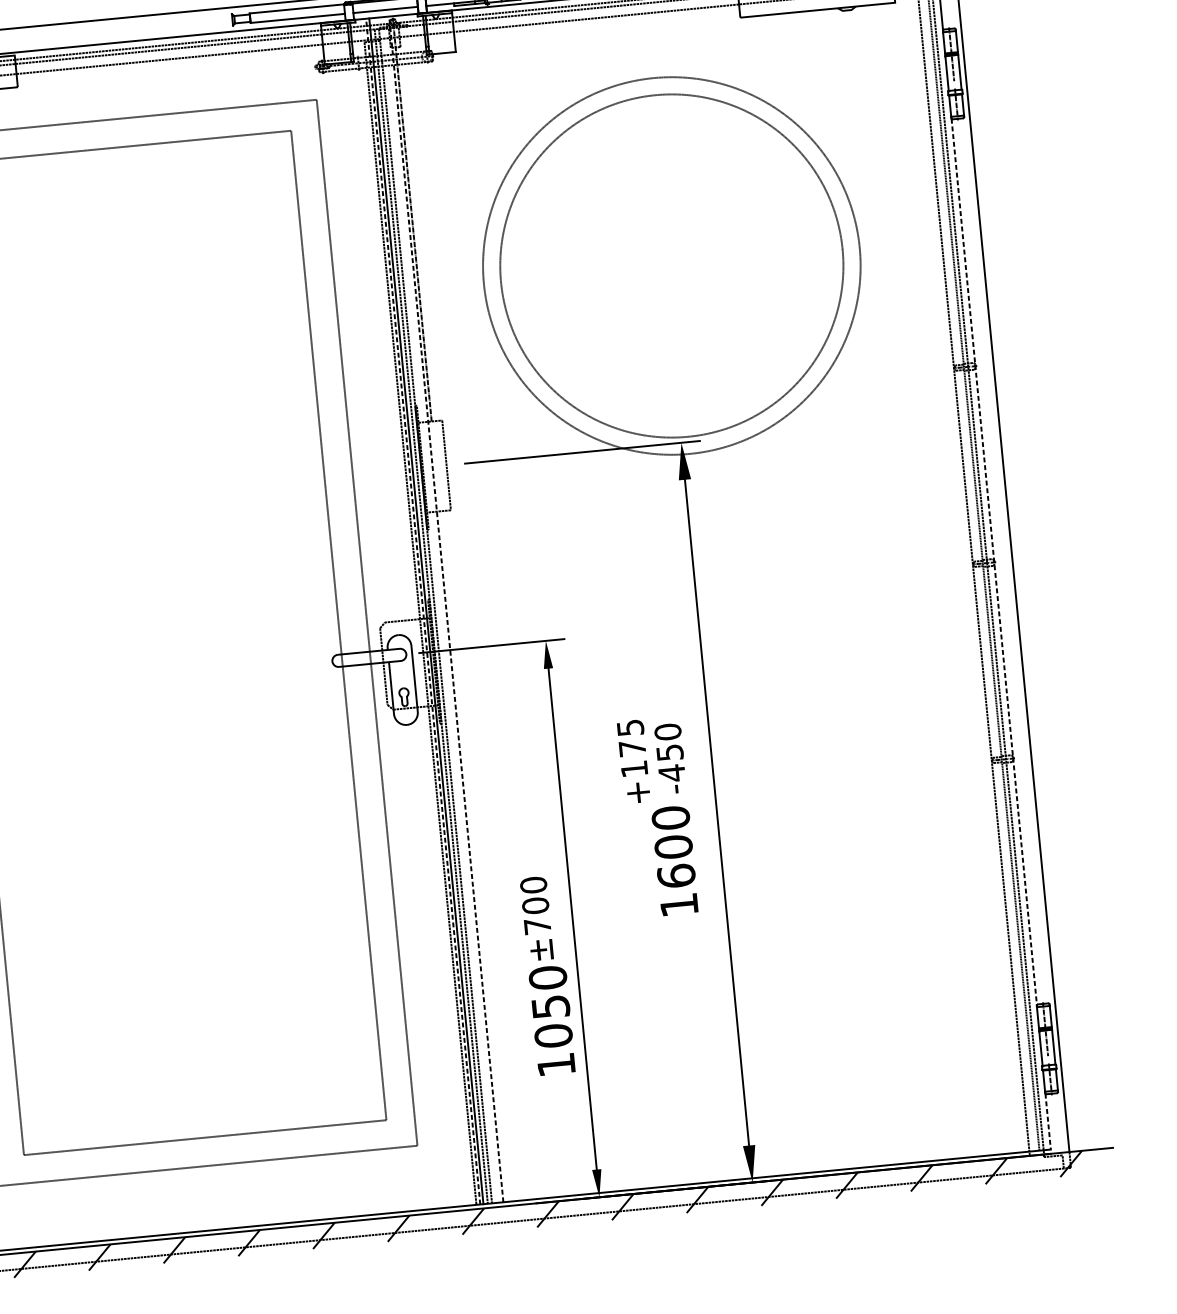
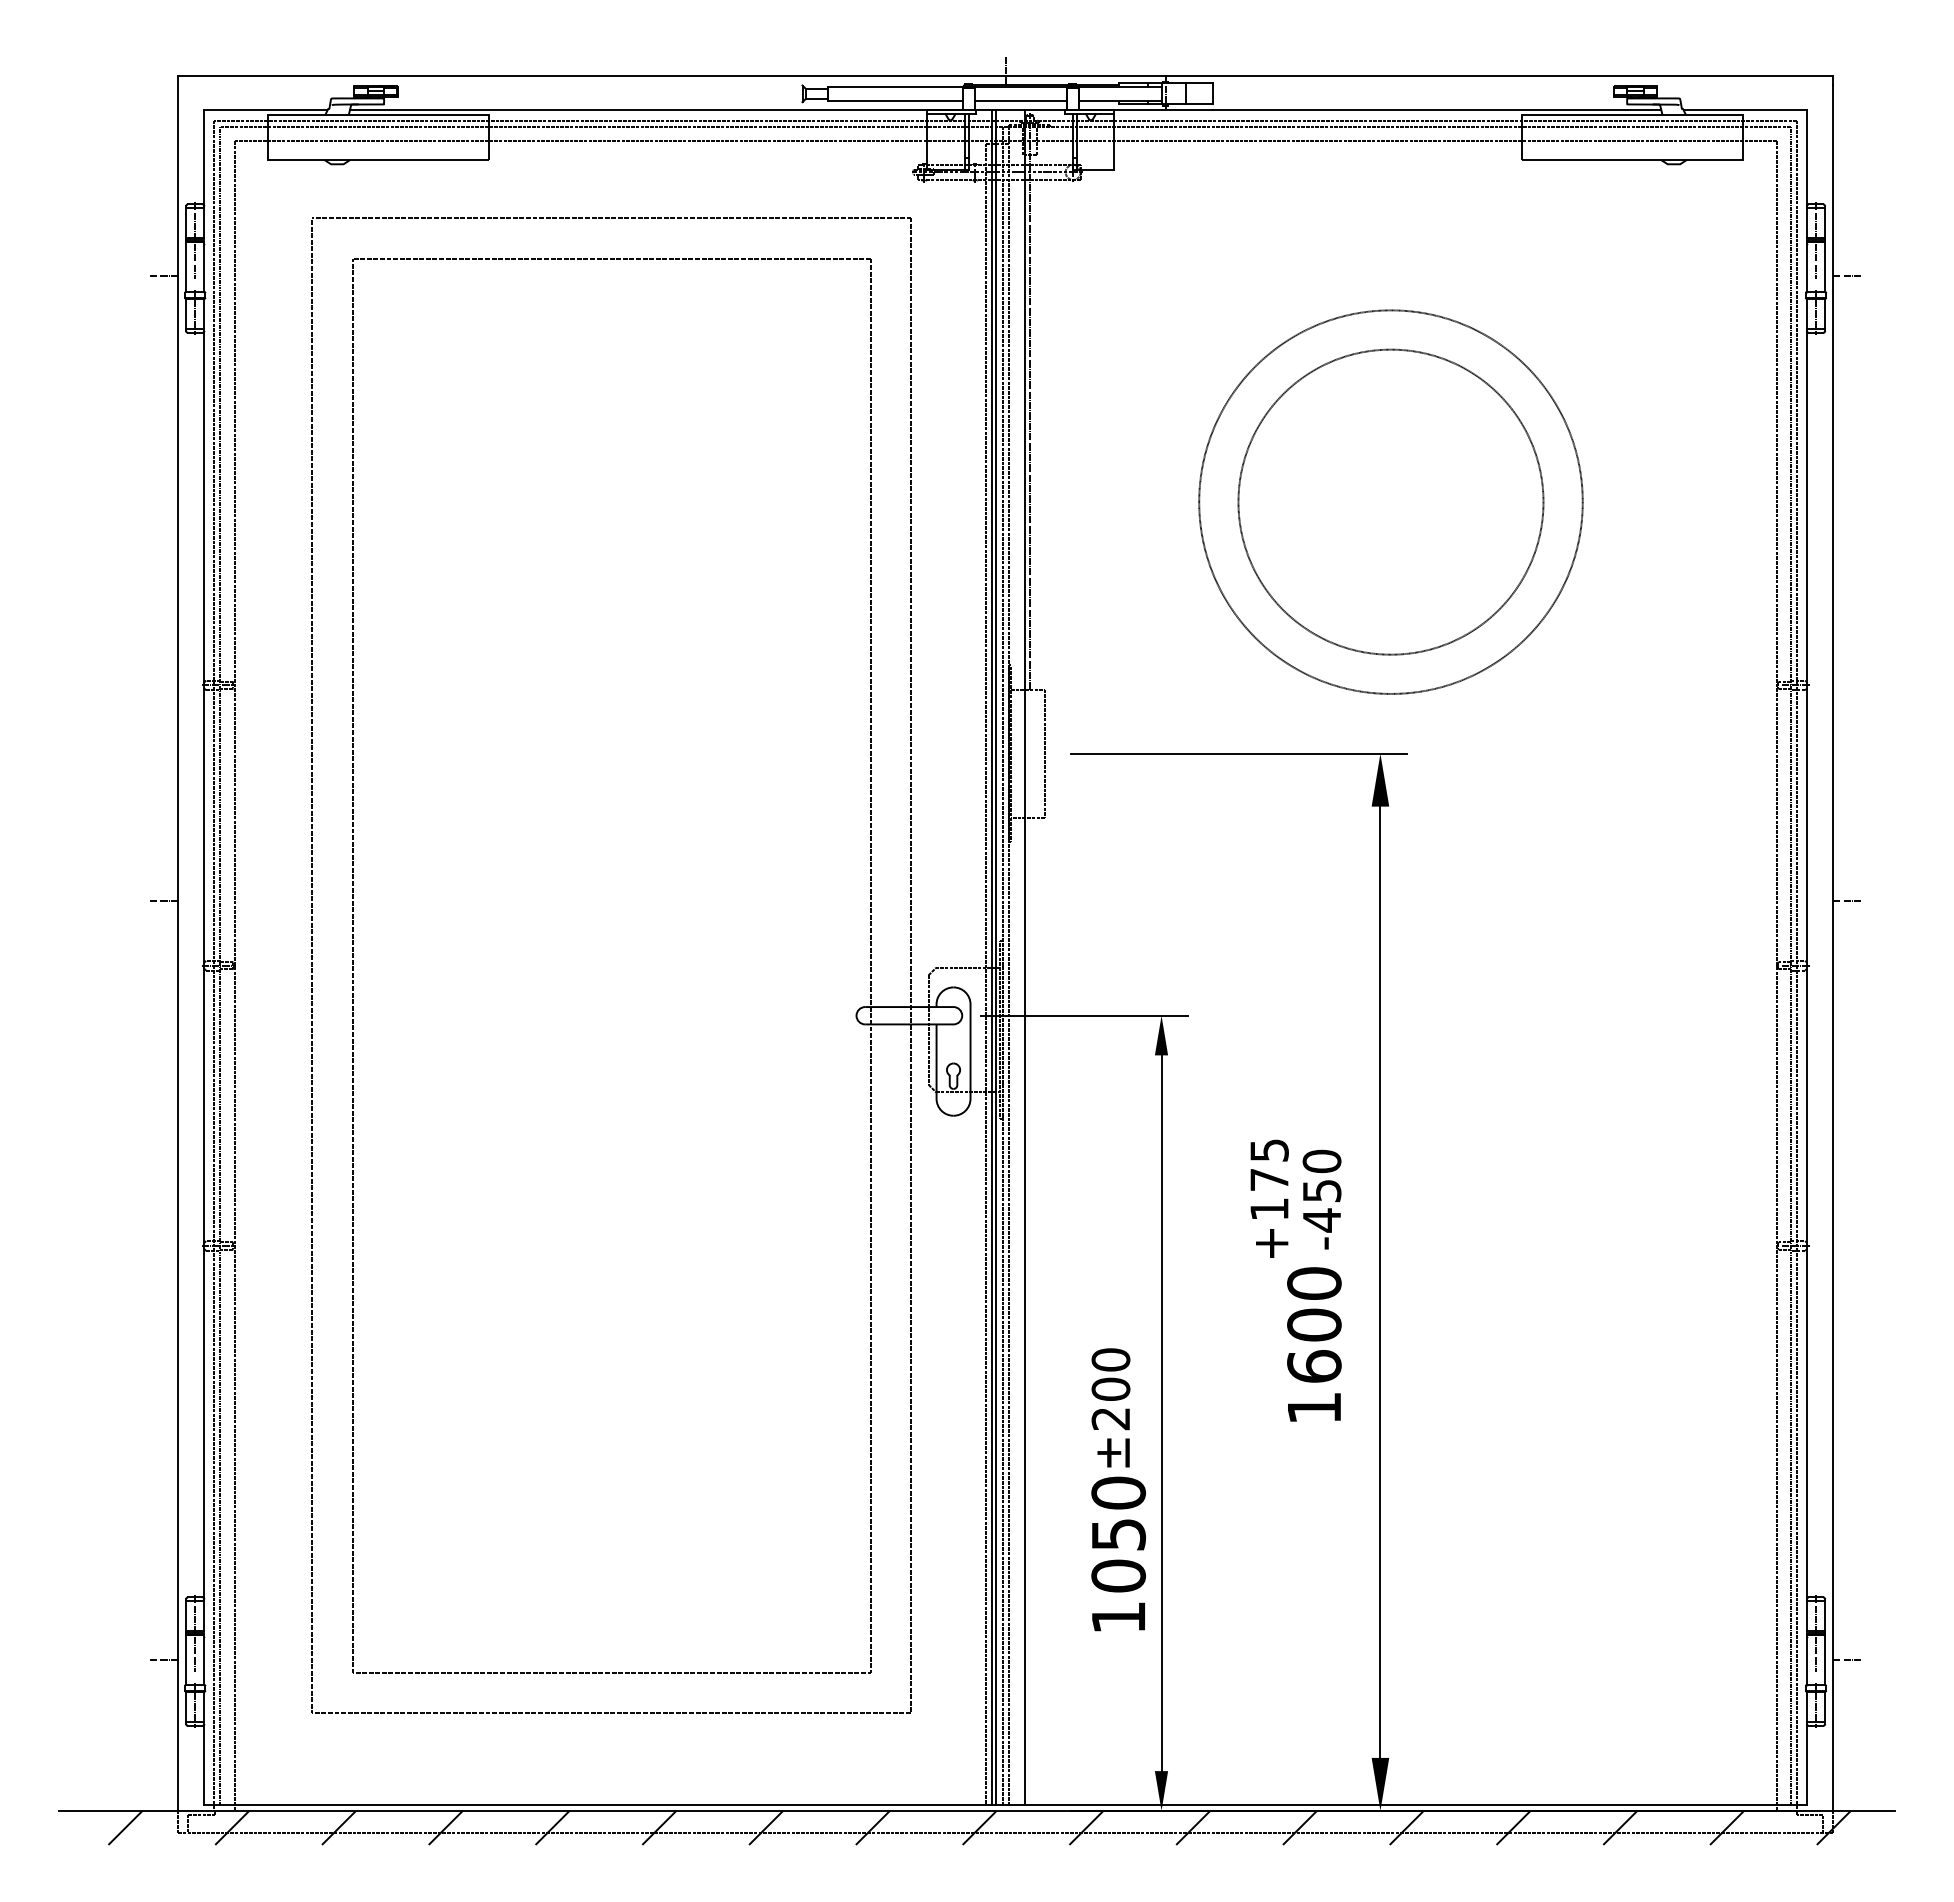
line: (975, 77) -> (1846, 276), added
circle: (671, 265) -> (1390, 501), size x0.62
circle: (671, 265) -> (1390, 501), size x0.71
line: (1017, 514) -> (1846, 900), added
line: (994, 562) -> (1807, 965), dashed -> solid
line: (446, 609) -> (1024, 957), dashed -> solid
line: (422, 611) -> (991, 957), dashed -> solid
text: (537, 926) -> (1110, 1419), ±700 -> ±200
line: (1068, 1045) -> (1846, 1659), added
line: (1048, 1121) -> (1807, 1764), dashed -> solid

